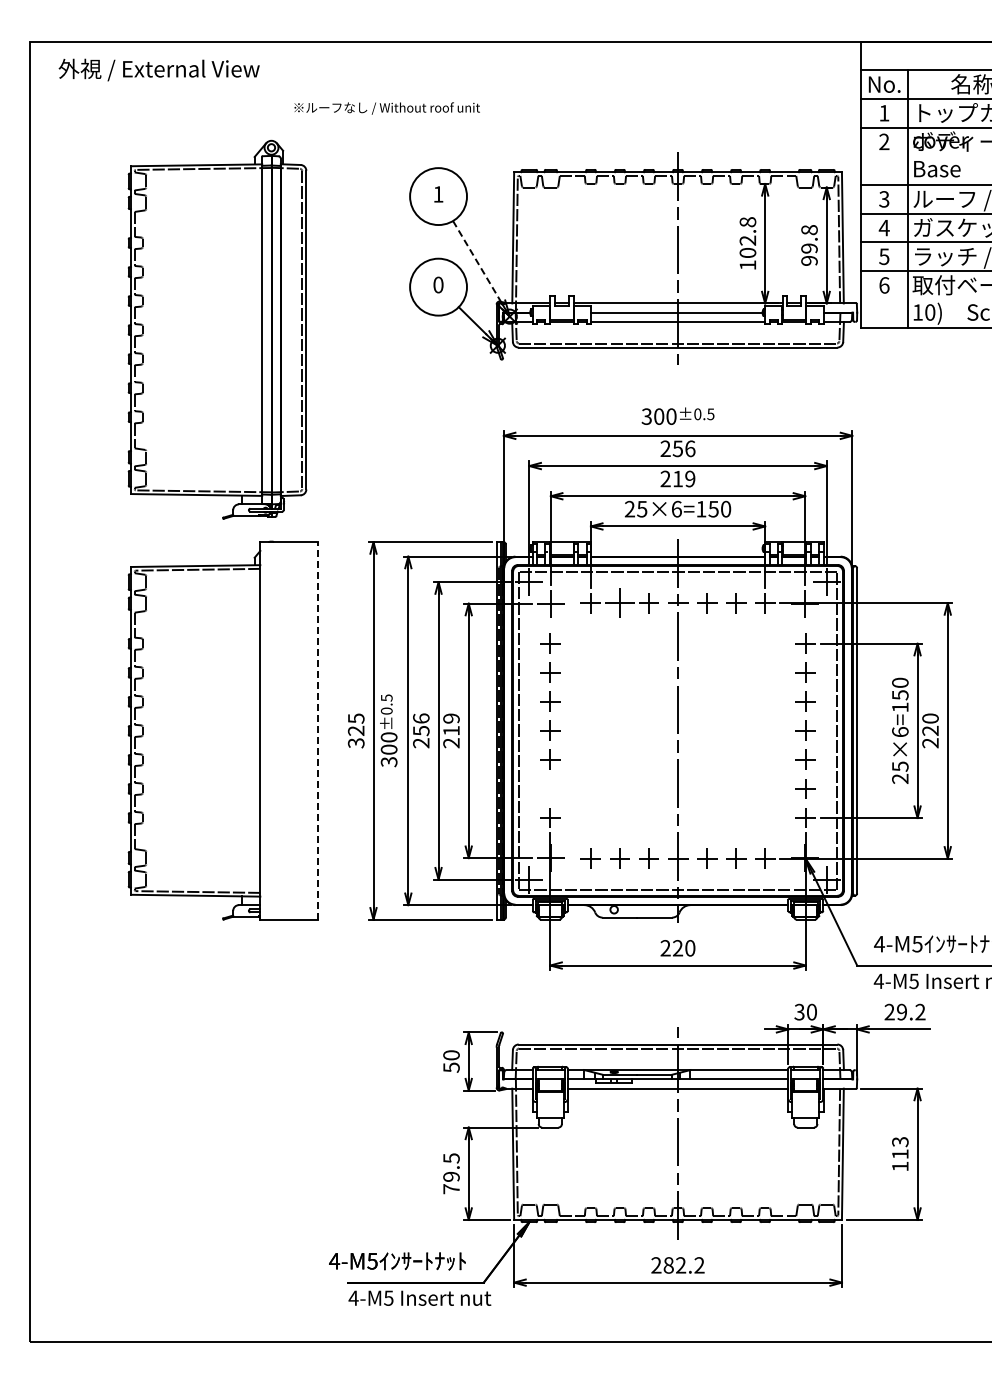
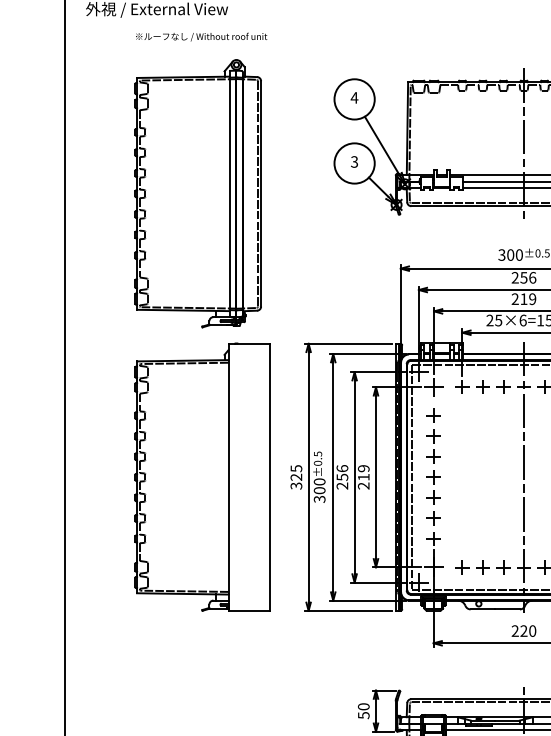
text: (386, 108) -> (201, 37), moved
text: (437, 194) -> (353, 97), 1 -> 4
line: (477, 262) -> (382, 146), dashed -> solid
text: (438, 284) -> (354, 161), 0 -> 3
part: (619, 603) -> (482, 387), size x0.71
line: (318, 730) -> (269, 477), dashed -> solid
part: (550, 788) -> (433, 518), added

